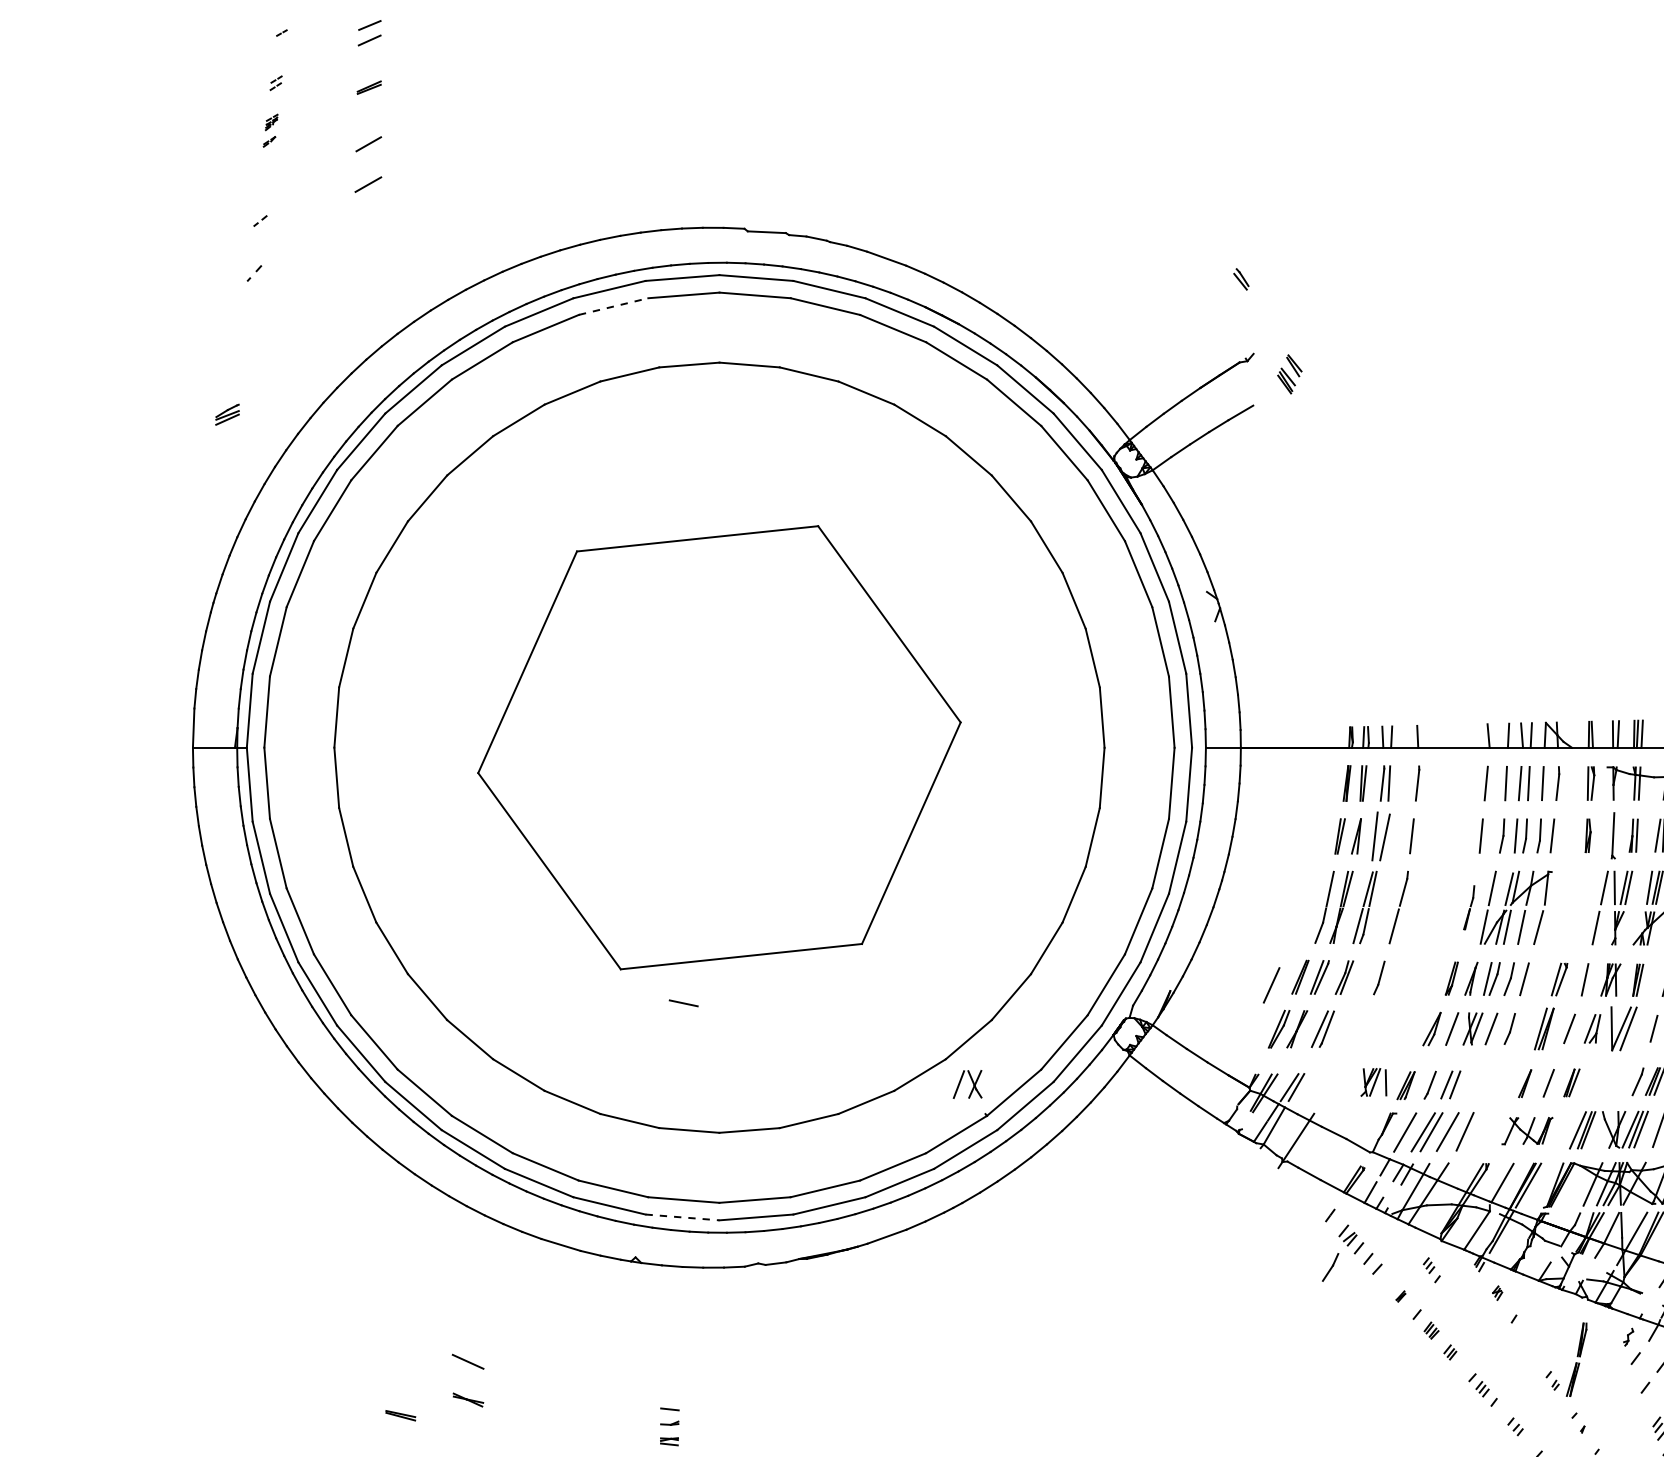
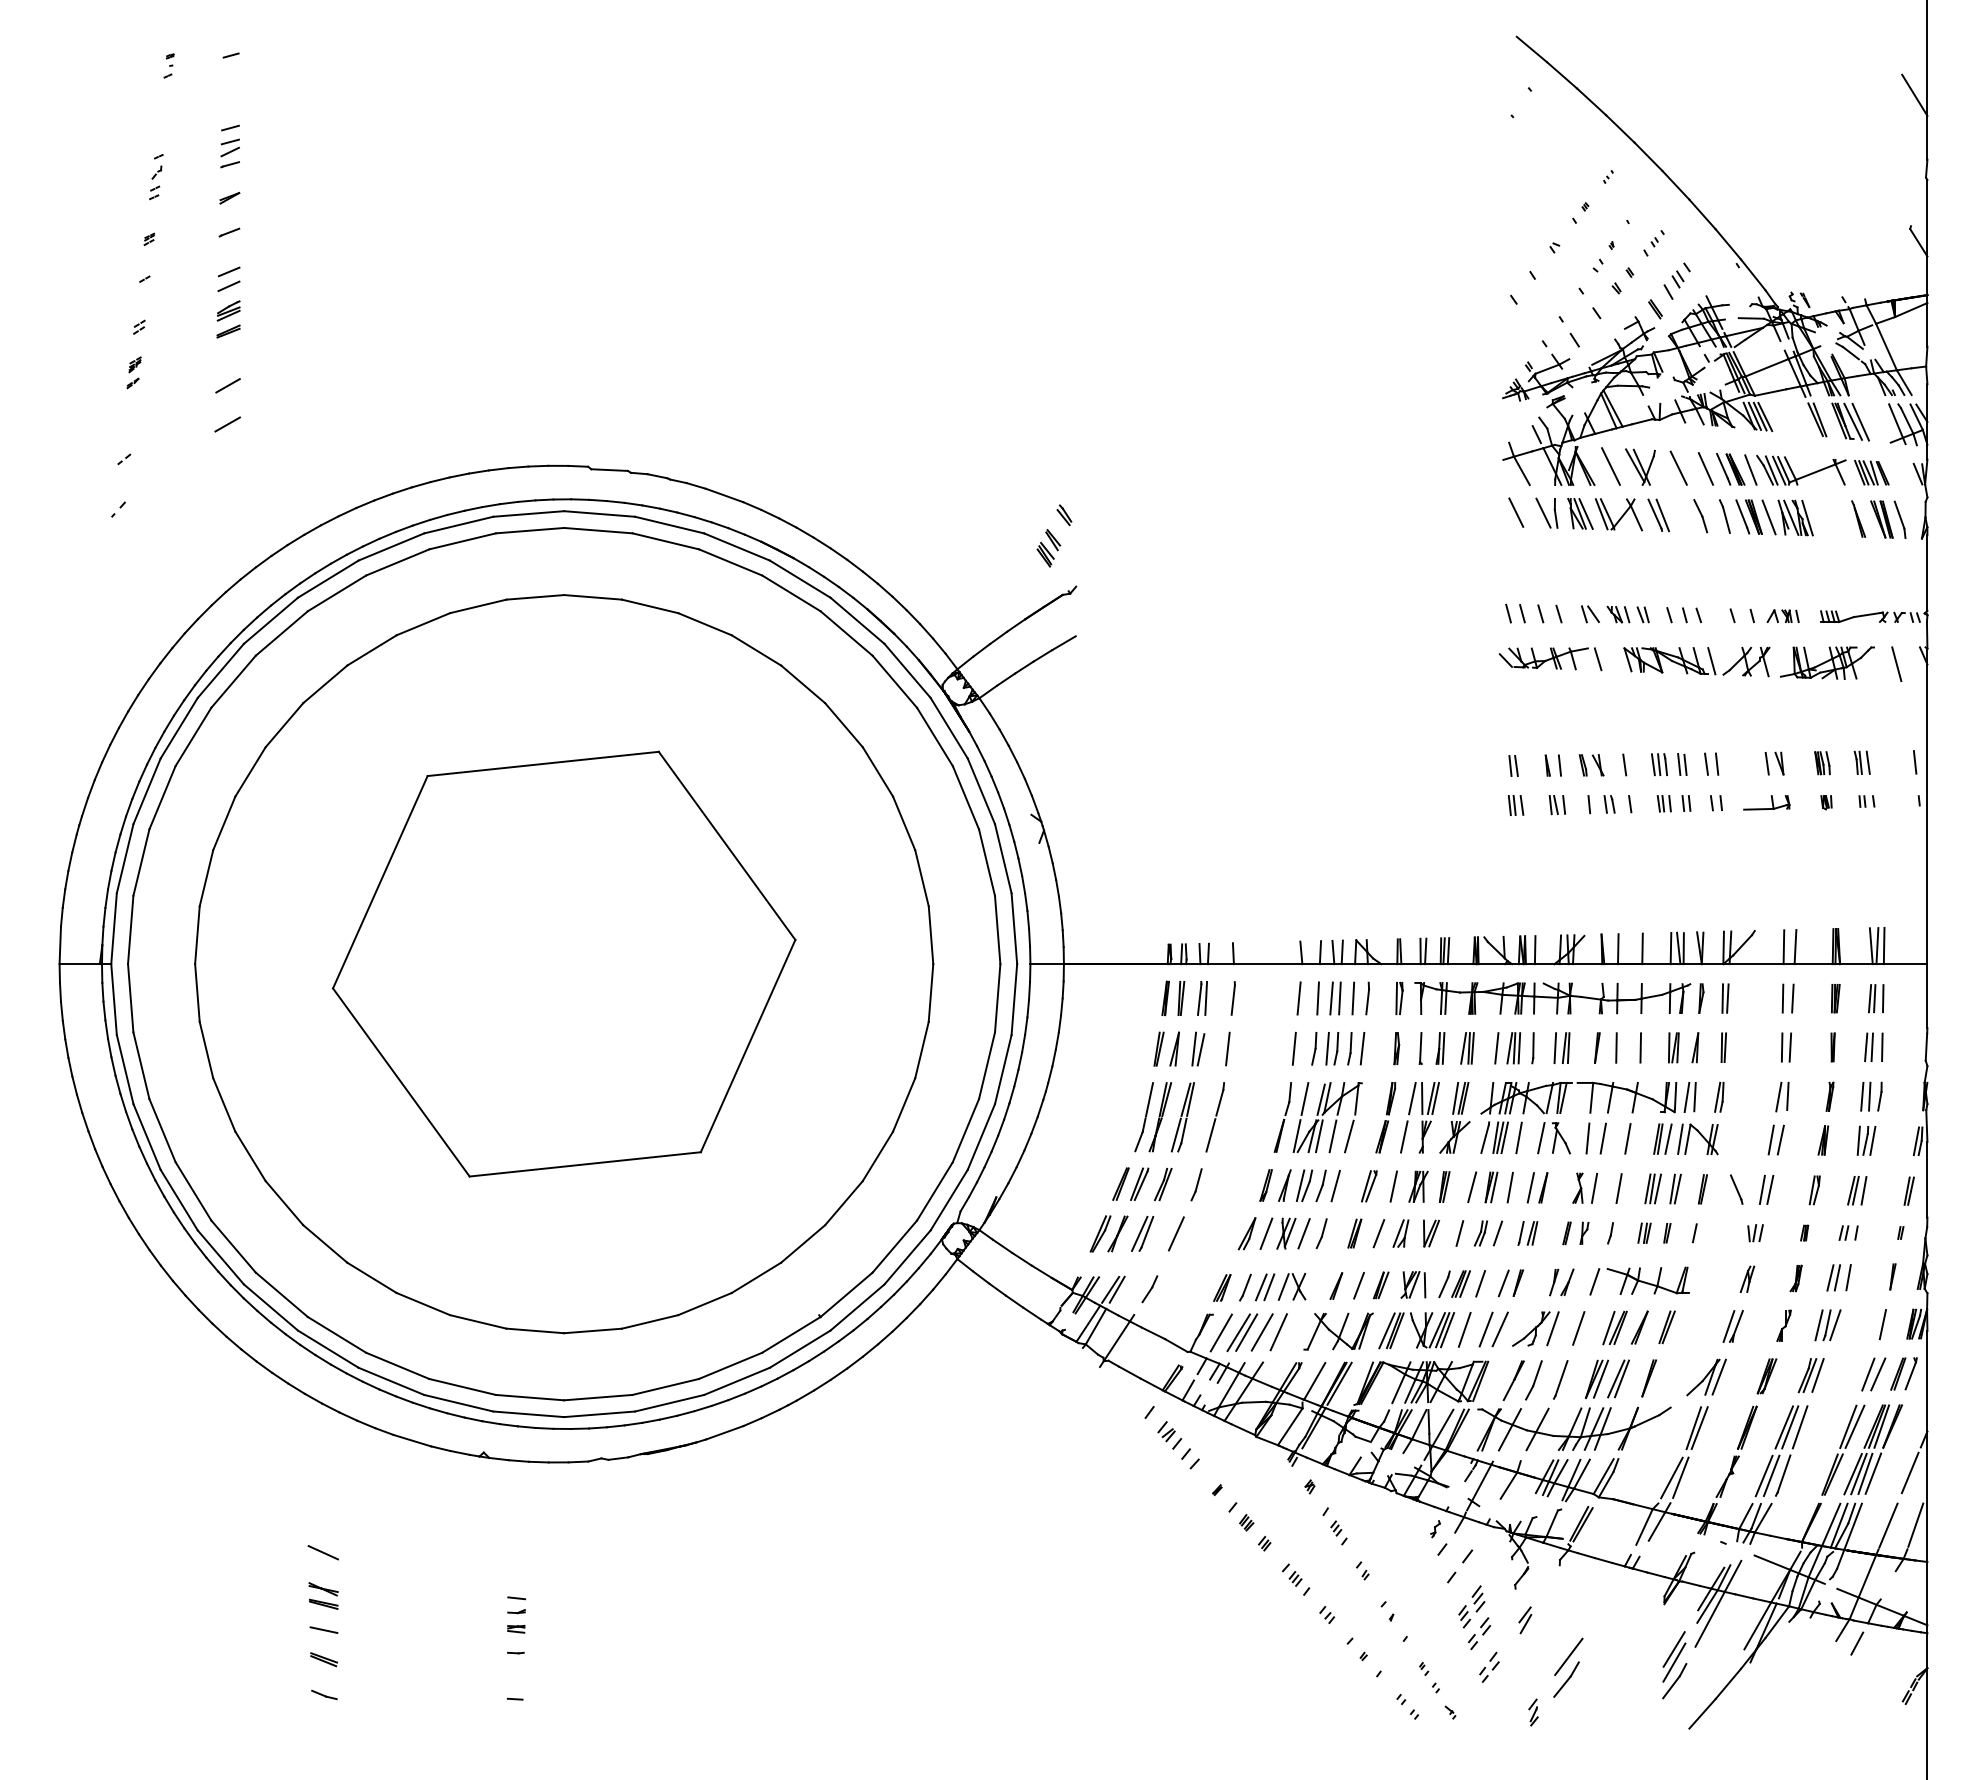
line: (614, 306) -> (463, 541), dashed -> solid
part: (1289, 374) -> (1048, 548), moved
part: (227, 414) -> (228, 310), moved
part: (1381, 835) -> (1198, 1048), size x0.71
part: (1612, 835) -> (1420, 1048), size x0.71
part: (1468, 907) -> (1282, 1117), size x1.67
line: (1271, 984) -> (1176, 1233), moved
line: (683, 1002) -> (323, 1629), moved
part: (1544, 1028) -> (1354, 1233), size x0.71
part: (1624, 1028) -> (1431, 1233), size x0.62
part: (1373, 1081) -> (1413, 1284), moved
part: (967, 1084) -> (1291, 1286), moved
part: (1527, 1131) -> (1338, 1331), size x1.43
line: (682, 1217) -> (528, 1414), dashed -> solid
part: (1330, 1267) -> (1149, 1289), moved
part: (1431, 1269) -> (1338, 1532), moved
part: (1576, 1359) -> (1385, 1117), moved
part: (400, 1414) -> (323, 1603), moved

